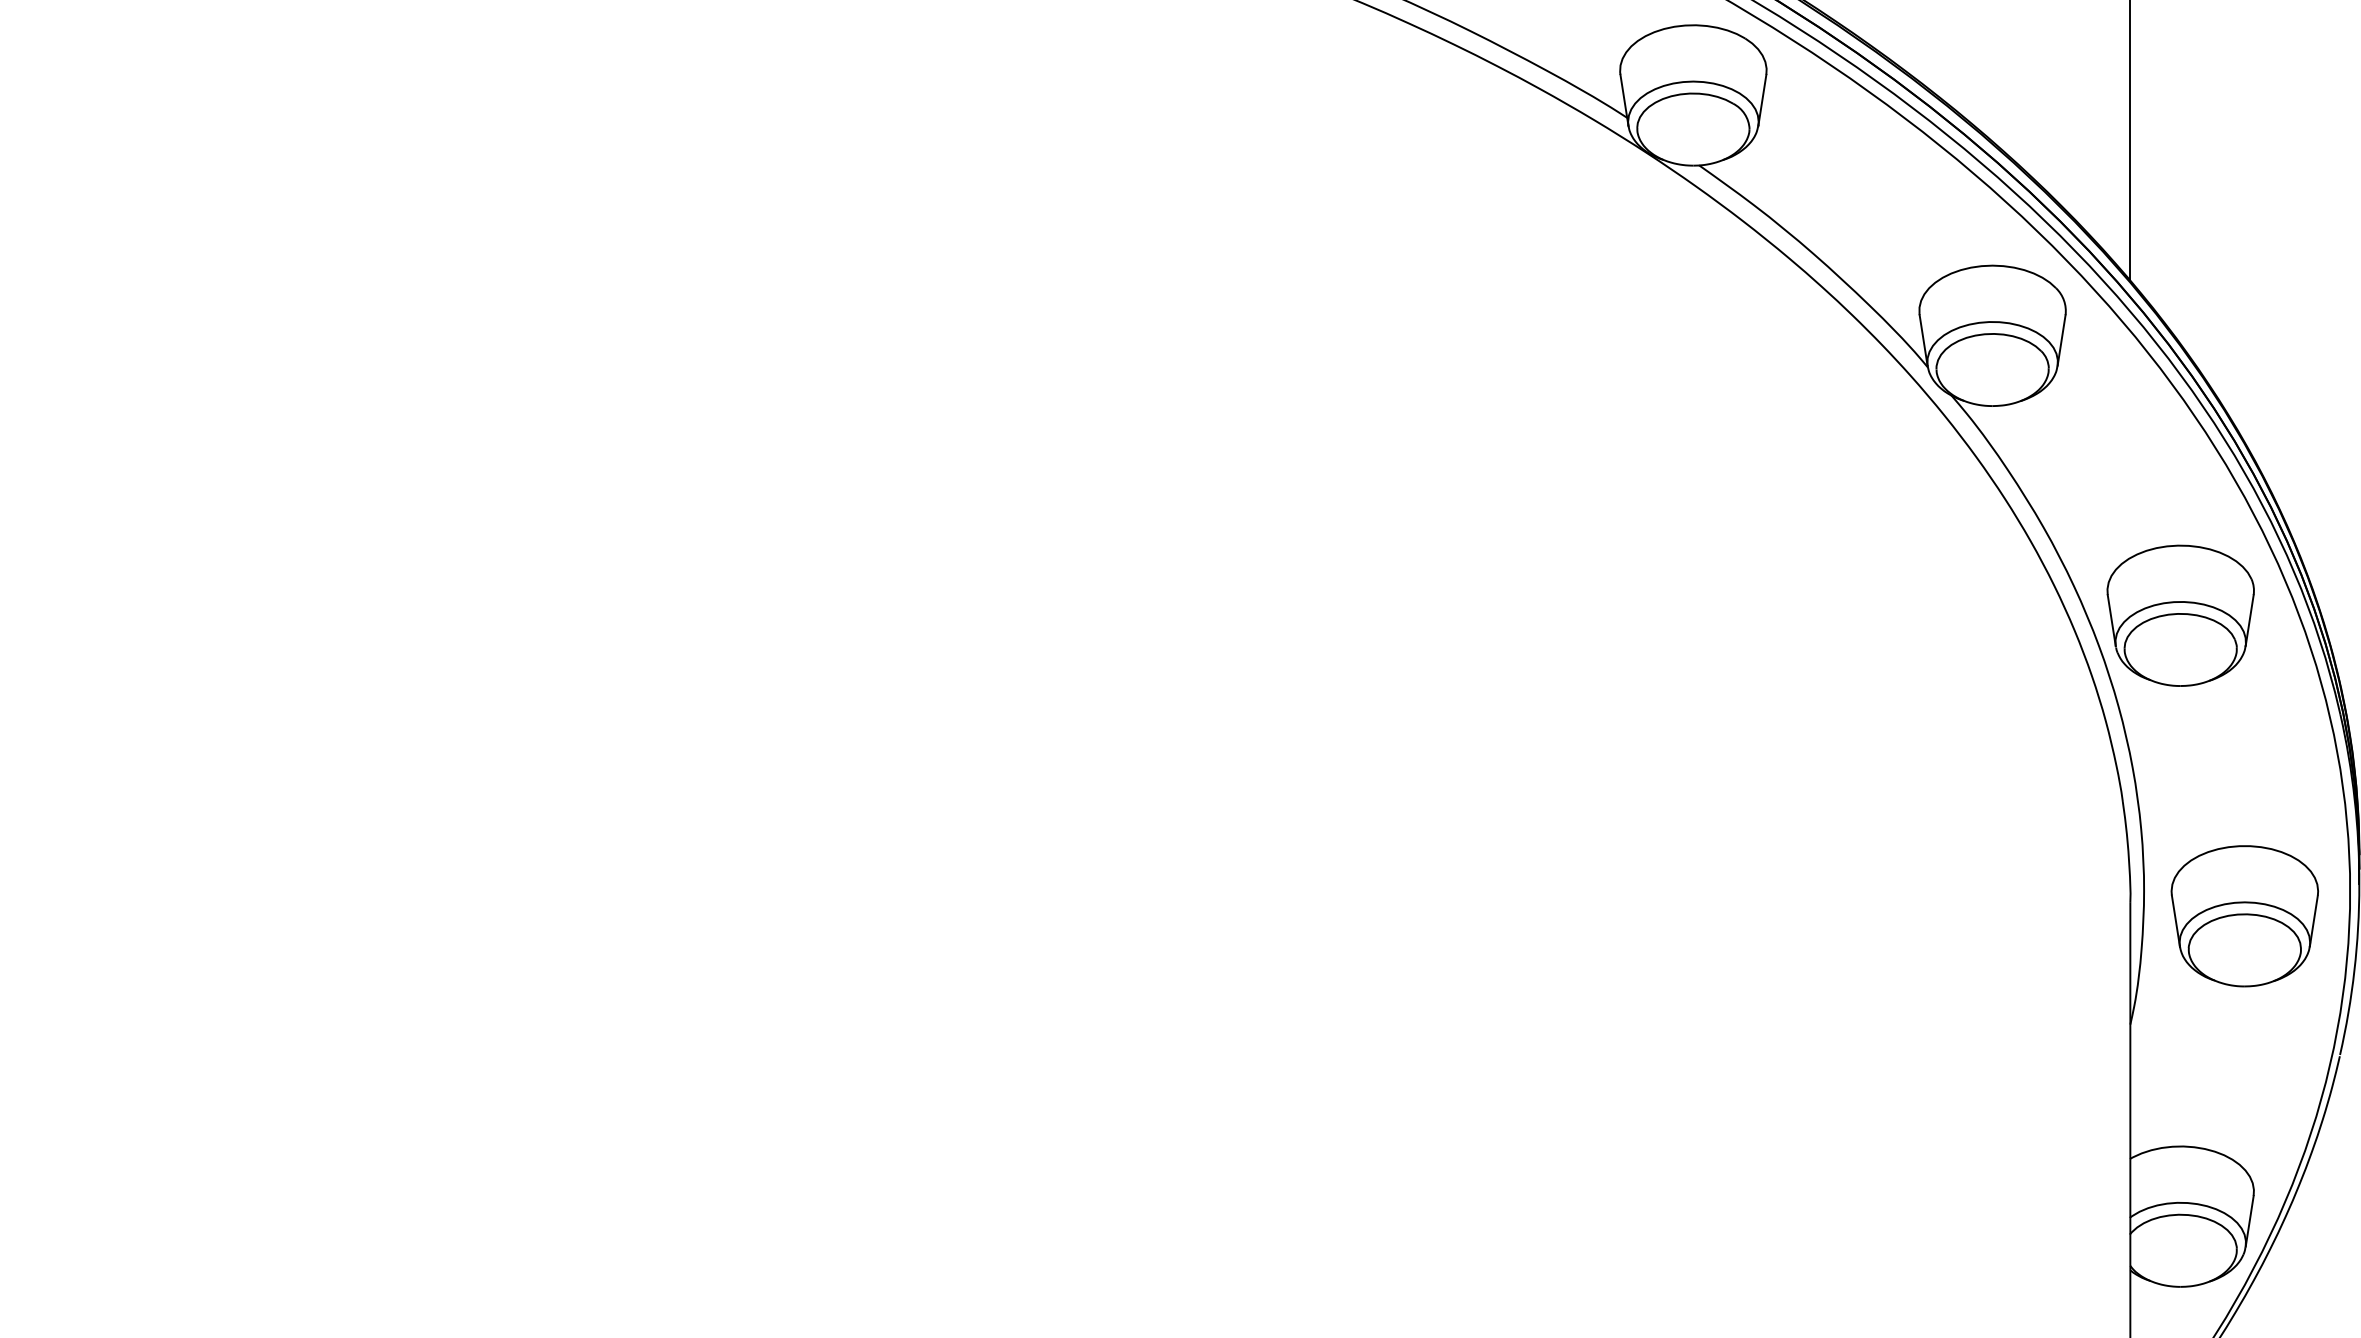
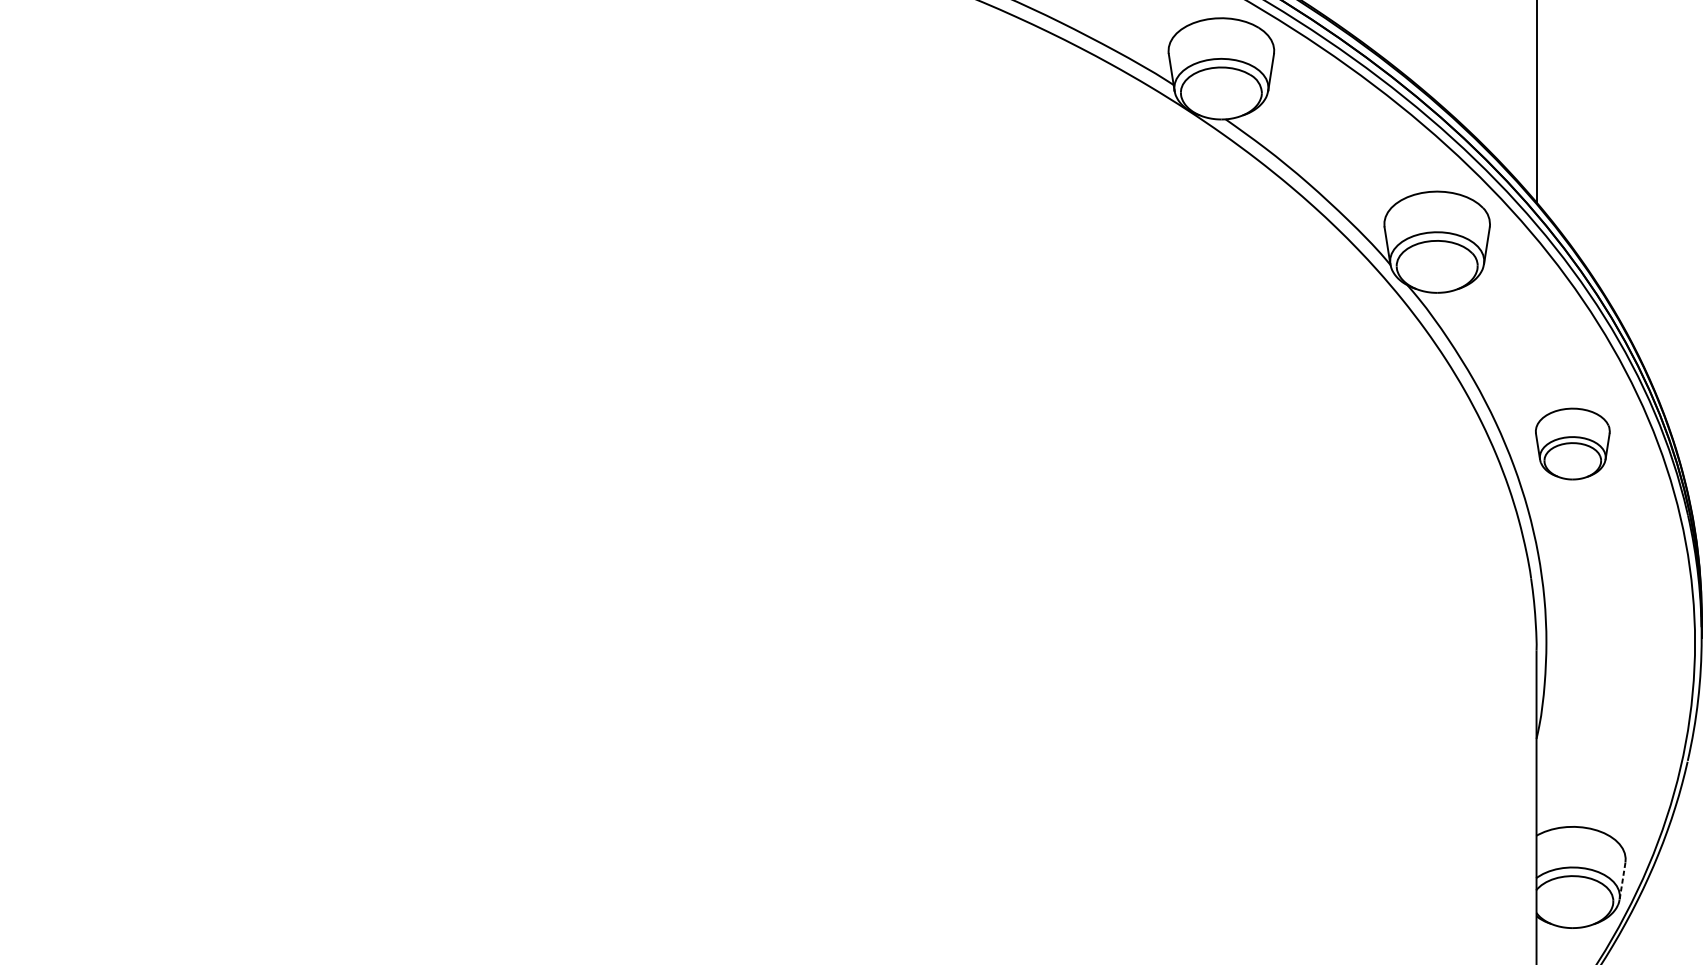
part: (2180, 615) -> (1572, 443), size x0.7
part: (2244, 916) -> (1618, 660), removed
line: (2249, 1221) -> (1622, 880), solid -> dashed

